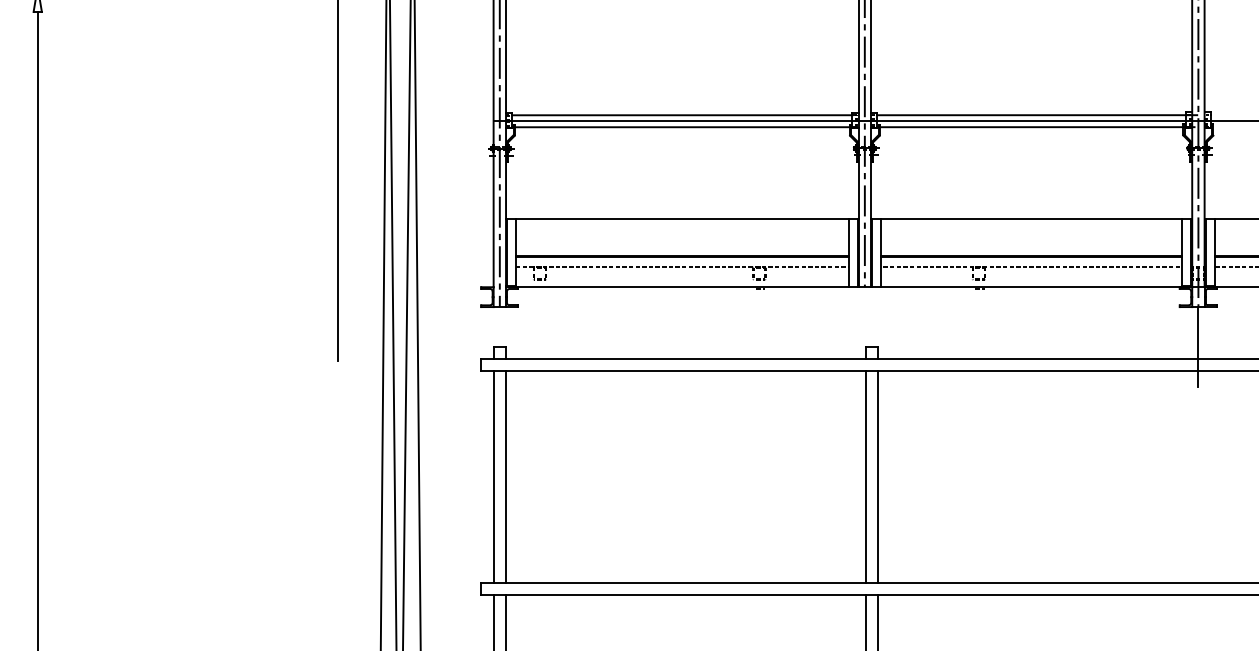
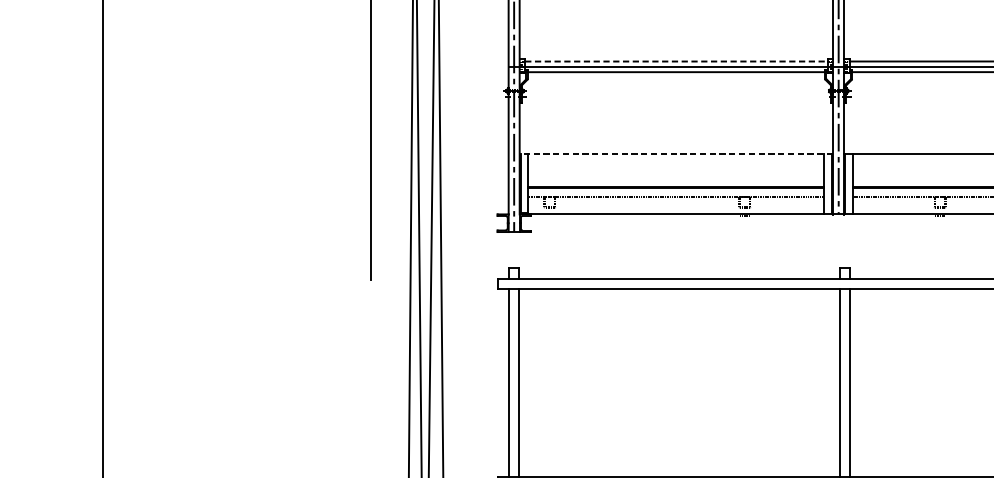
line: (682, 115) -> (676, 61), solid -> dashed
line: (681, 219) -> (675, 154), solid -> dashed

